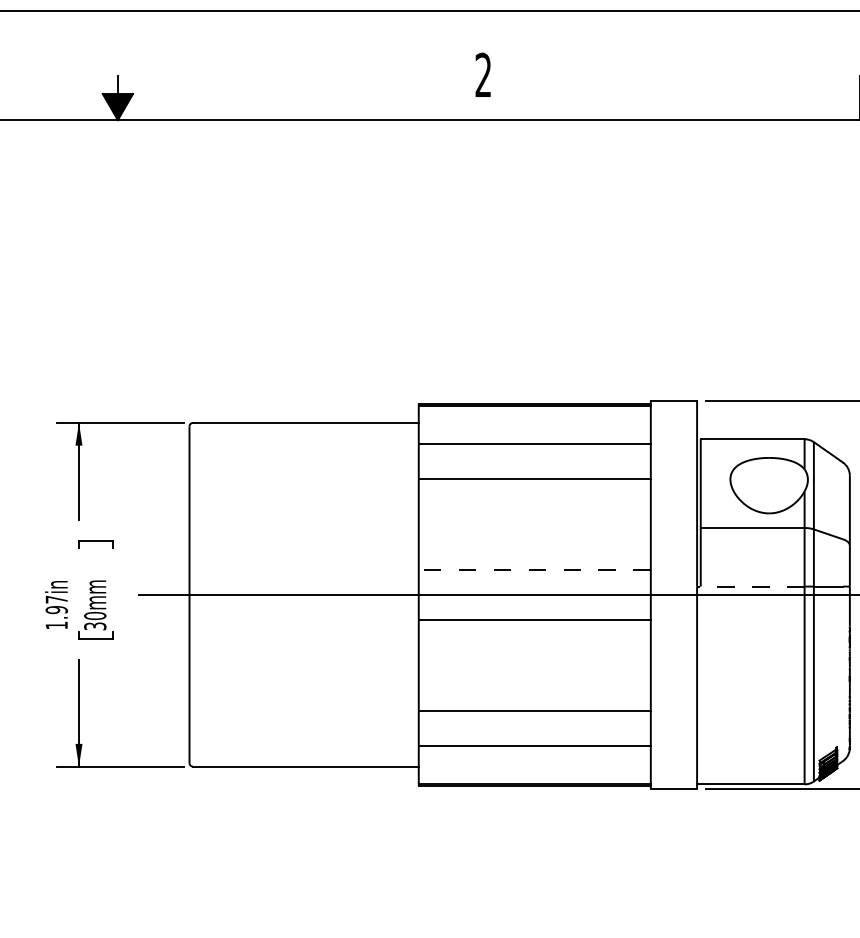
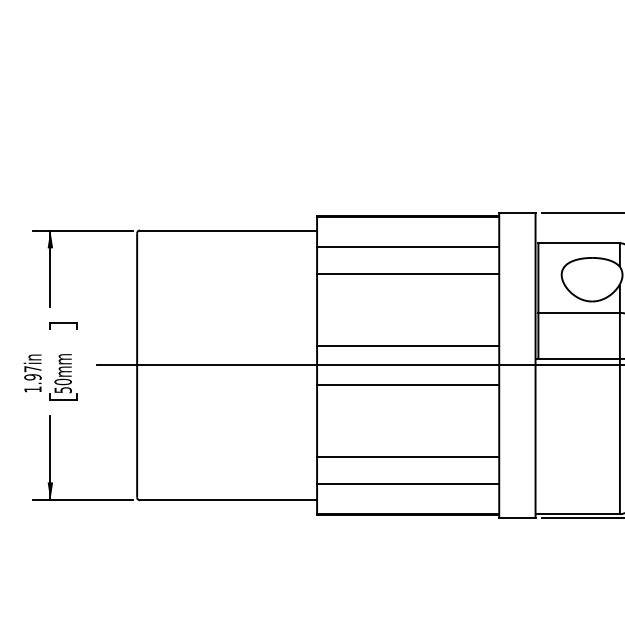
line: (534, 570) -> (407, 346), dashed -> solid
line: (750, 586) -> (577, 358), dashed -> solid
text: (94, 625) -> (62, 389), 30mm -> 50mm

